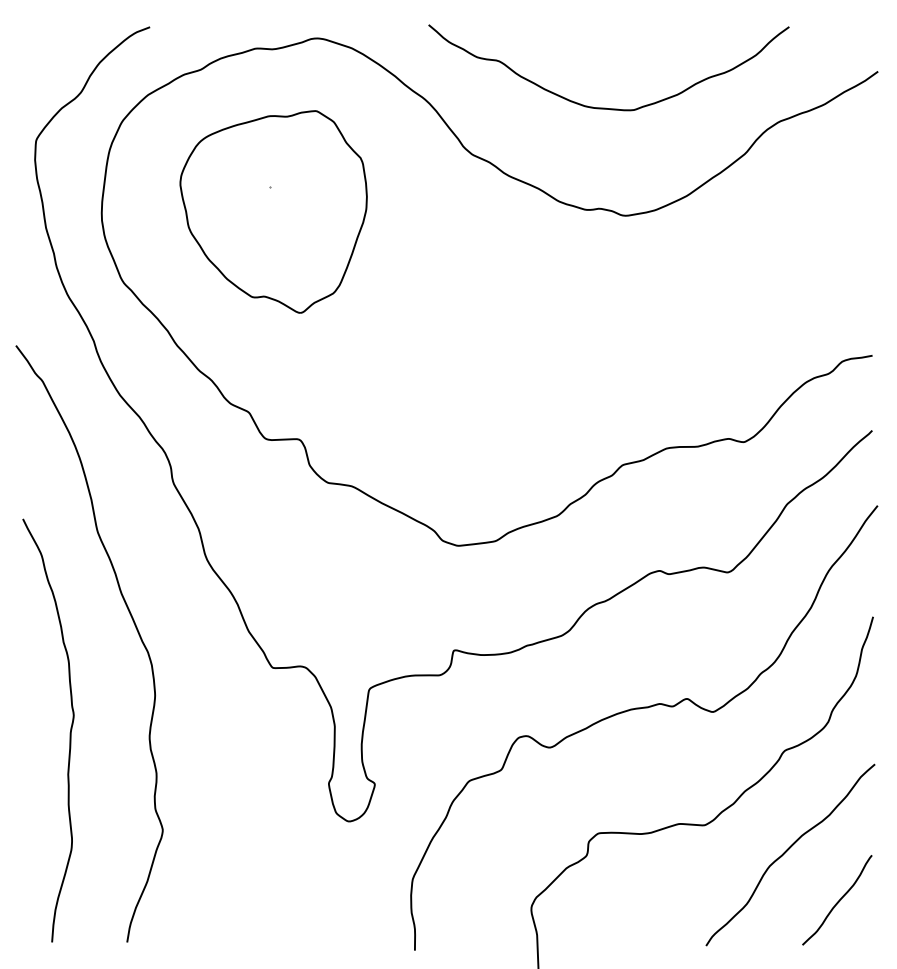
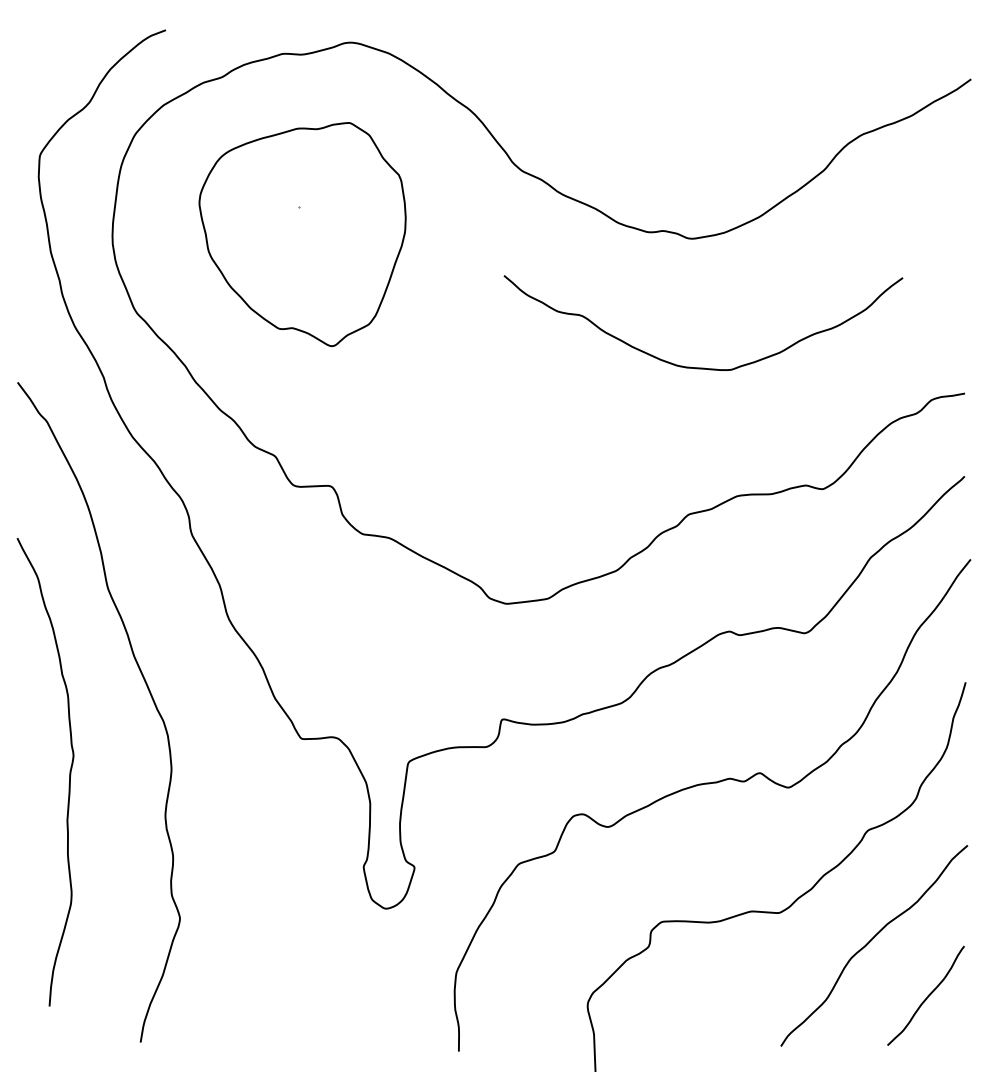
curve: (608, 107) -> (703, 367), moved
curve: (70, 730) -> (69, 772), moved

